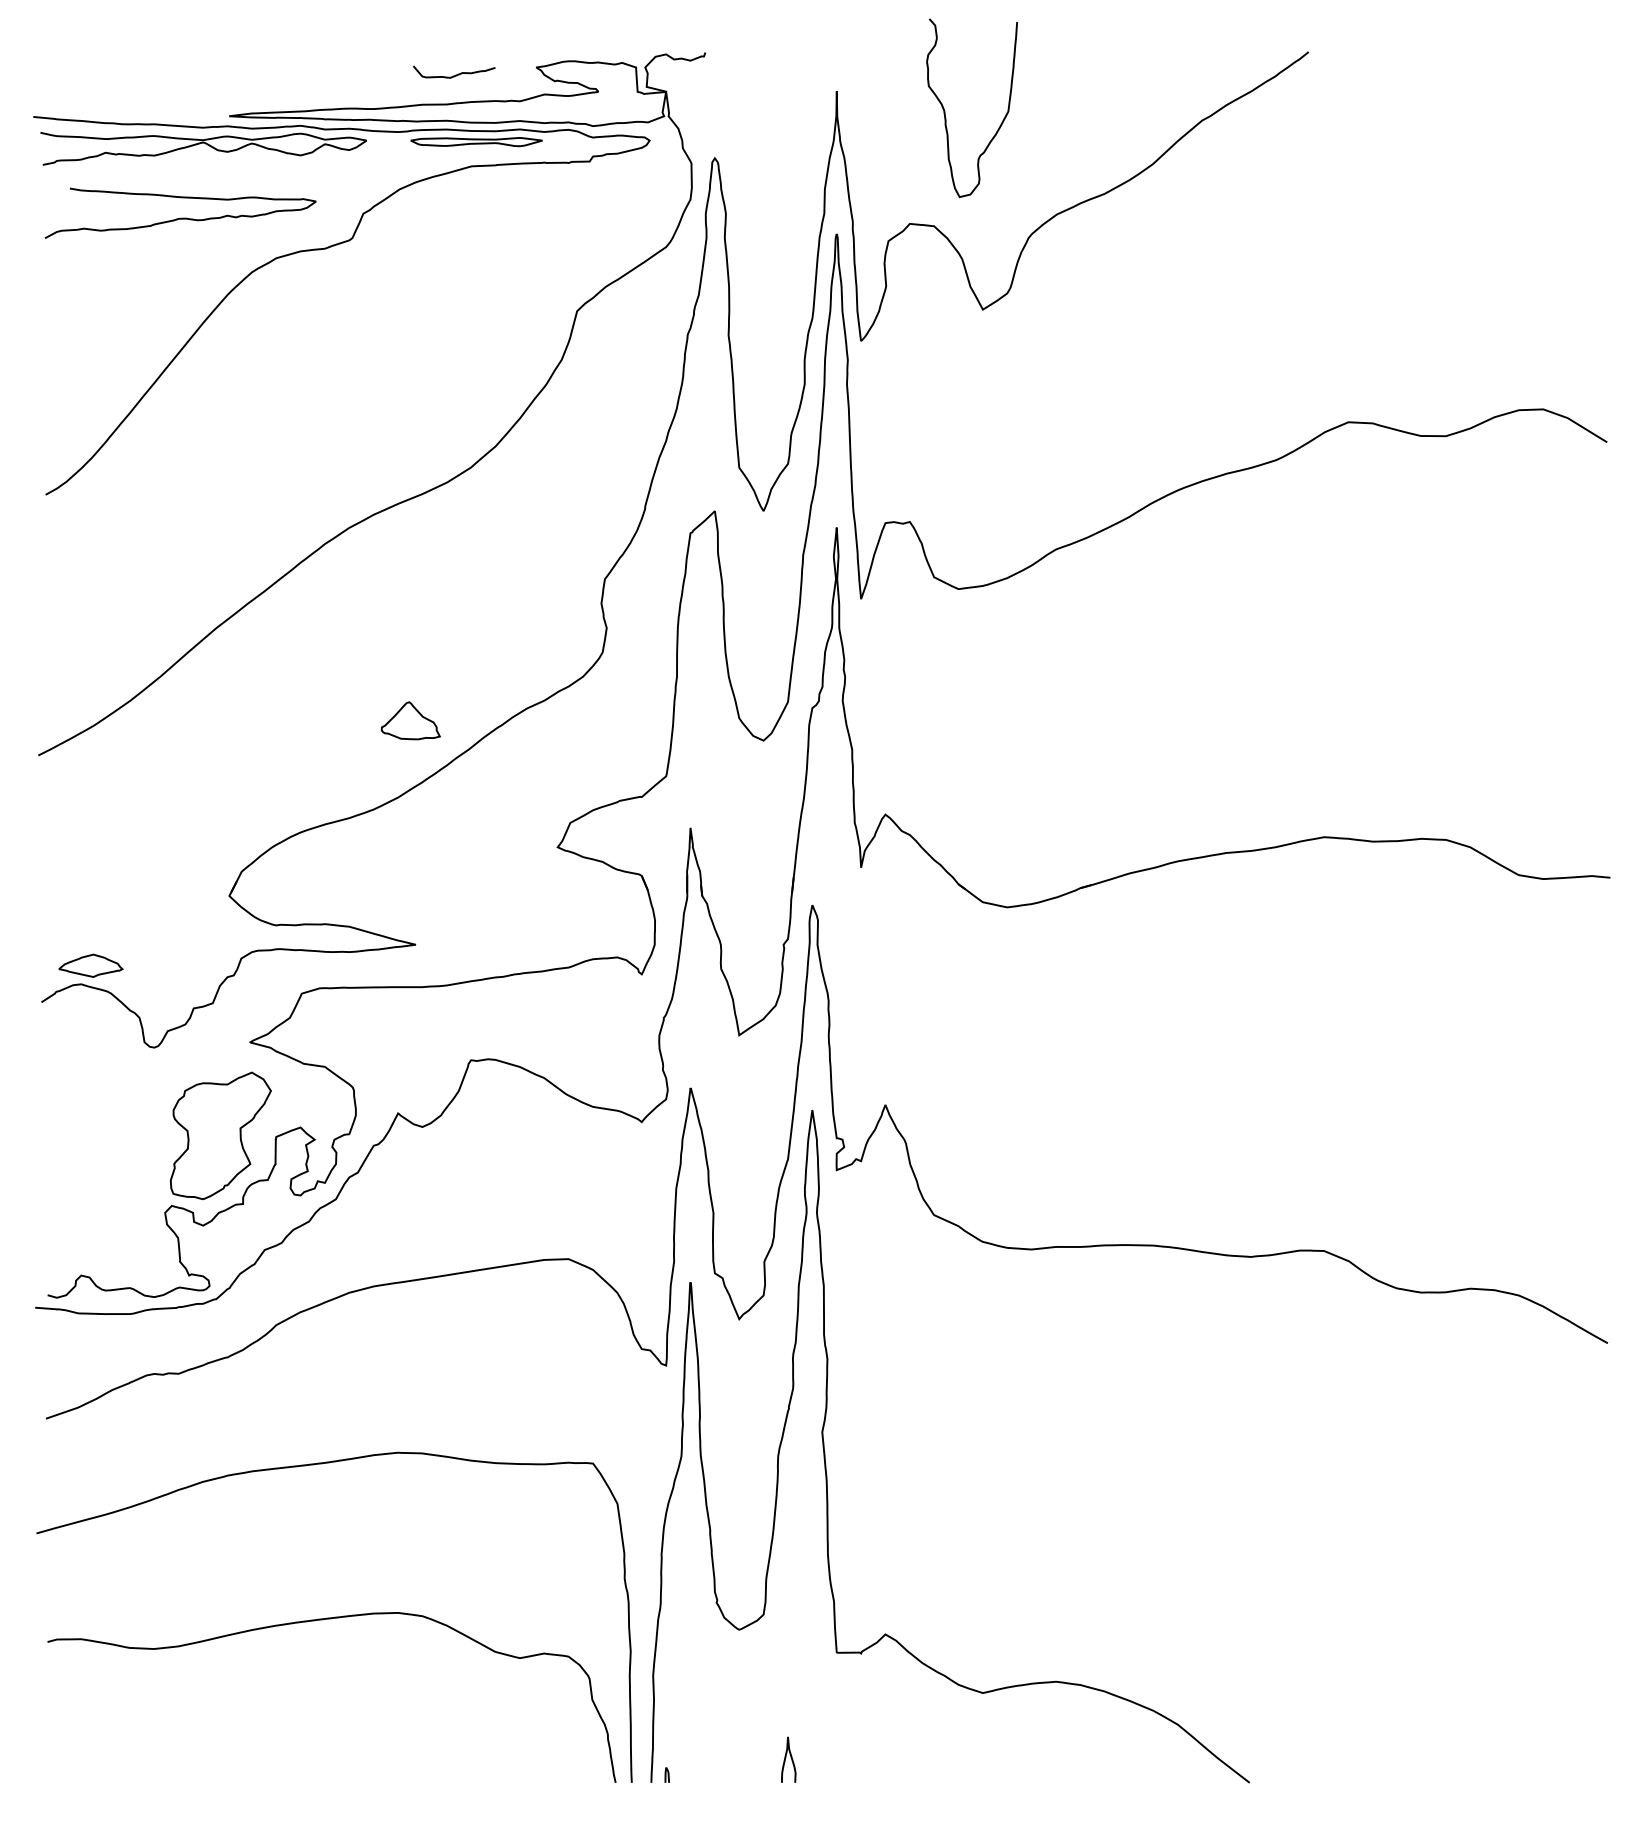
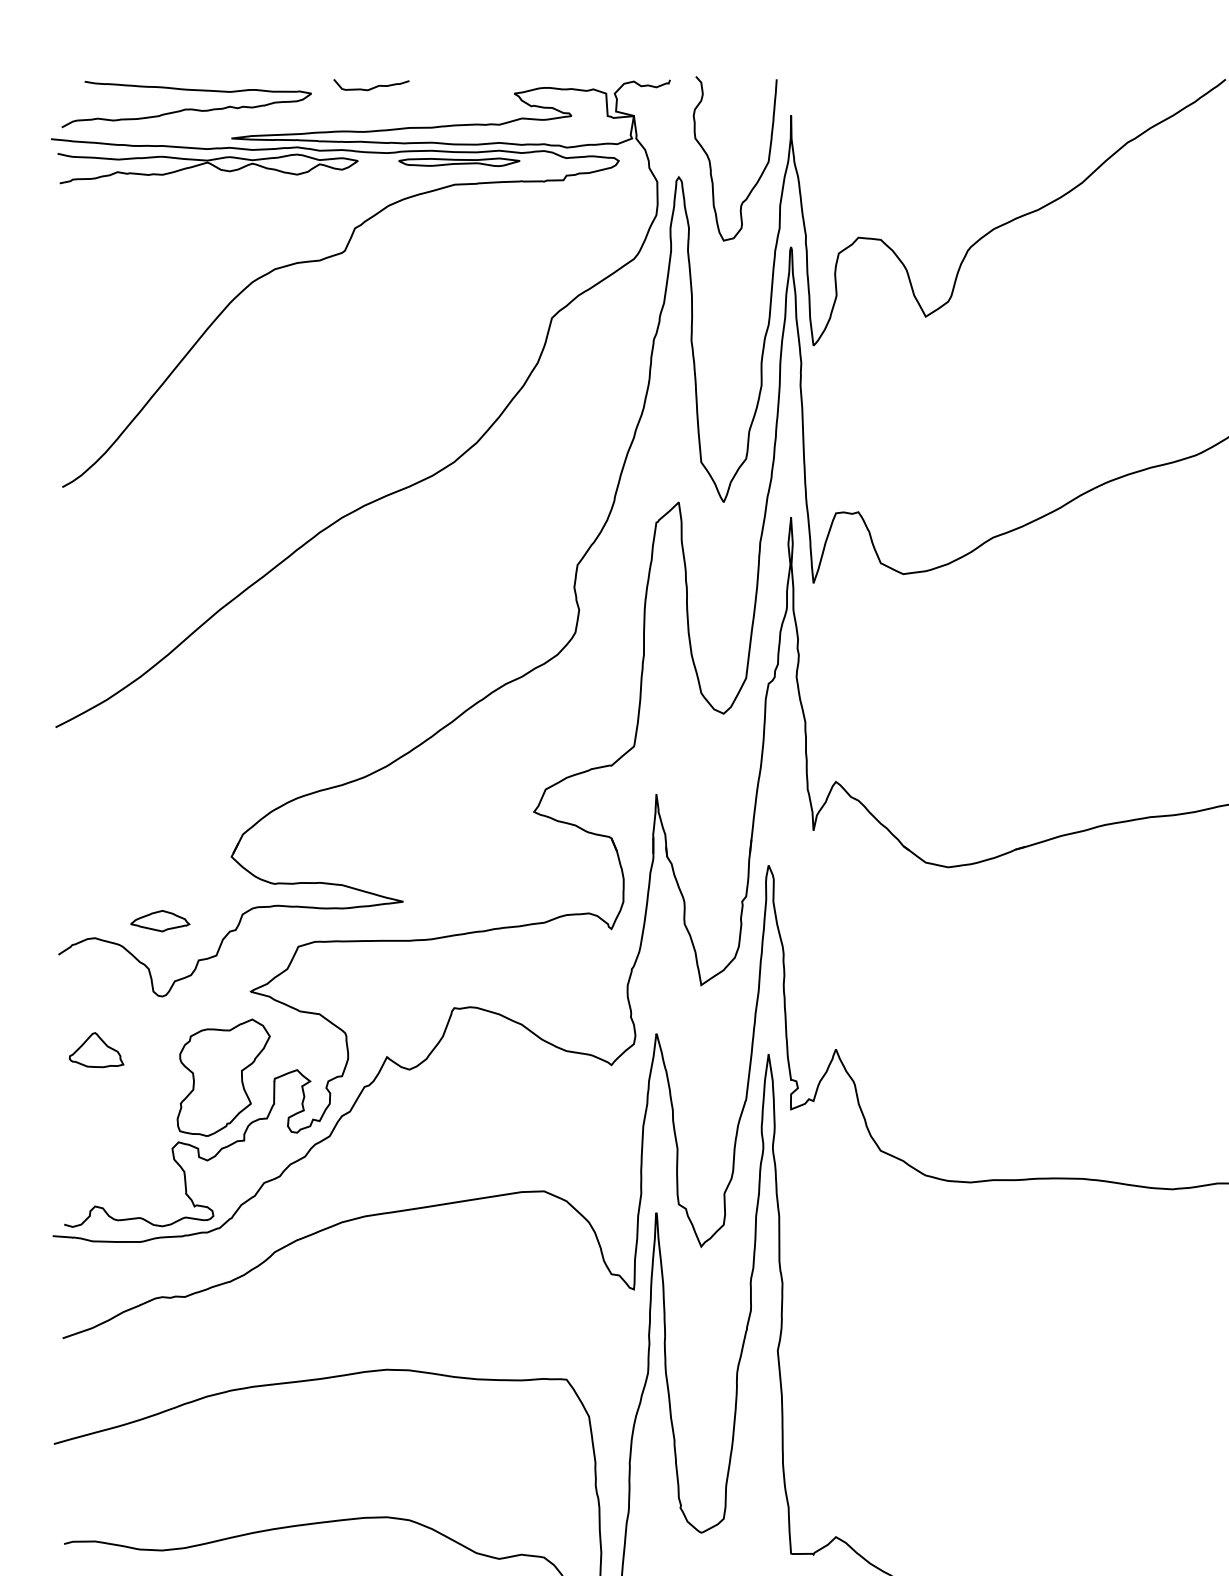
curve: (455, 74) -> (372, 87), moved
curve: (945, 110) -> (710, 160), moved
curve: (180, 217) -> (186, 108), moved
part: (410, 720) -> (96, 1049), moved
part: (90, 965) -> (159, 920), moved

